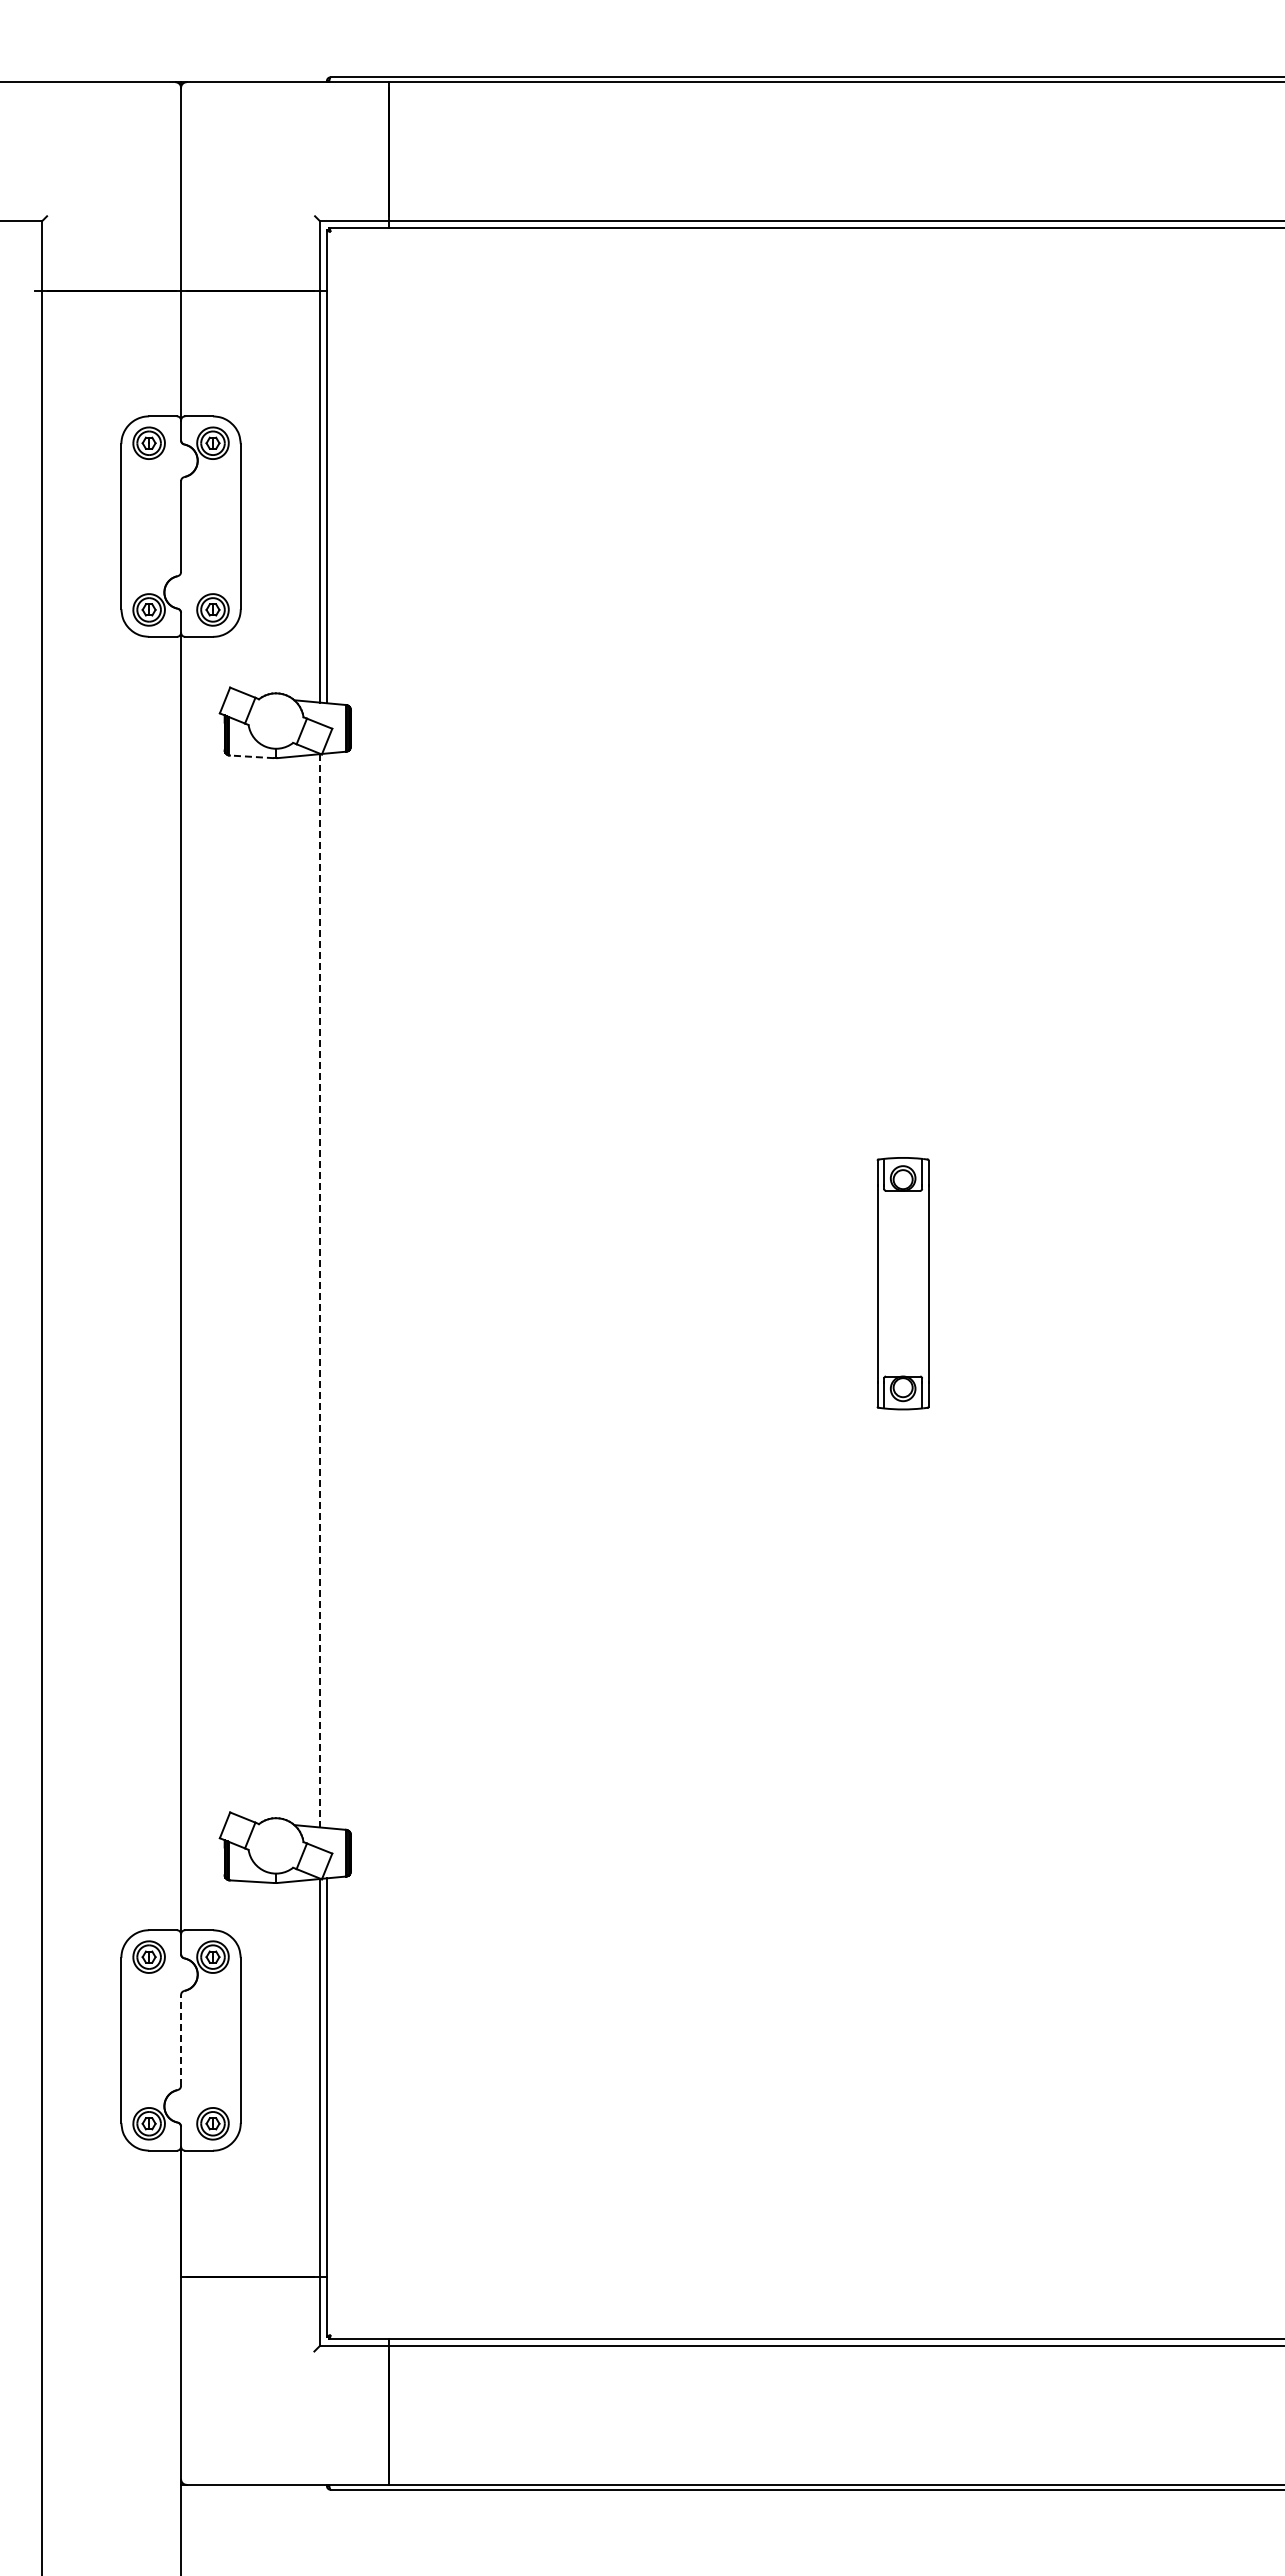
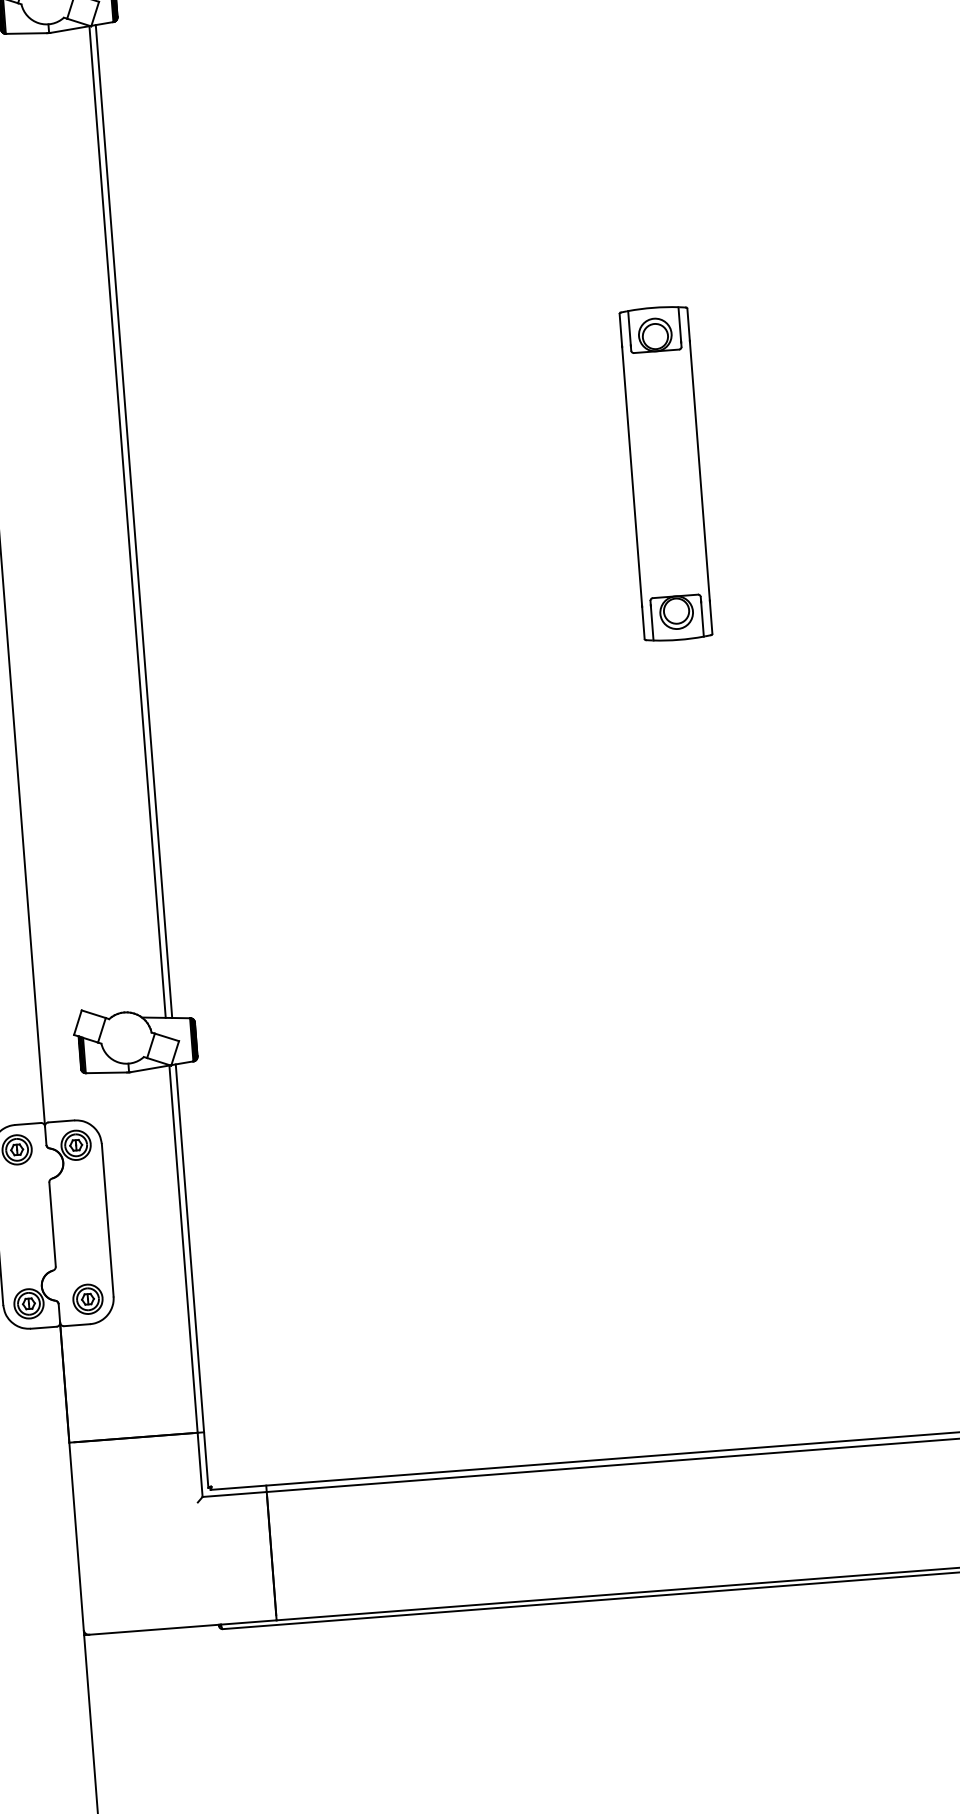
line: (251, 756) -> (26, 33), dashed -> solid
part: (902, 1283) -> (665, 473), size x1.43
line: (319, 1290) -> (127, 521), dashed -> solid
line: (326, 1290) -> (133, 521), added
line: (181, 2039) -> (52, 1223), dashed -> solid

